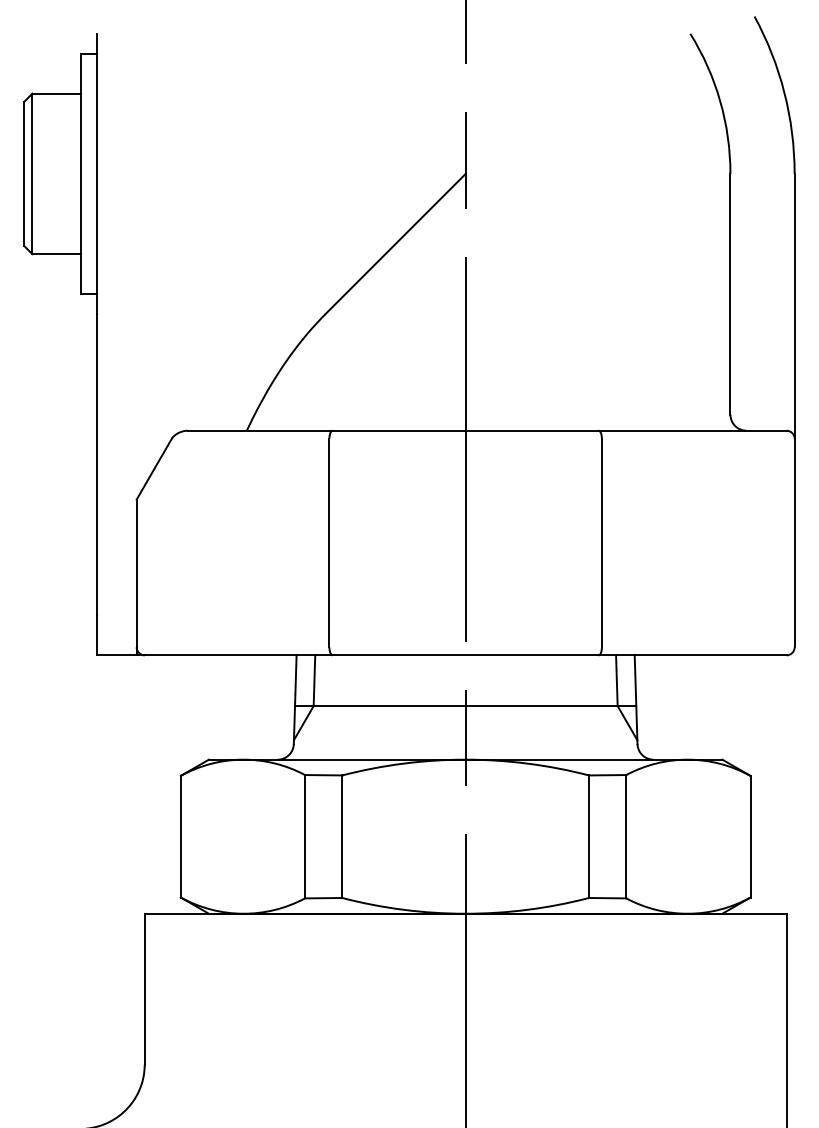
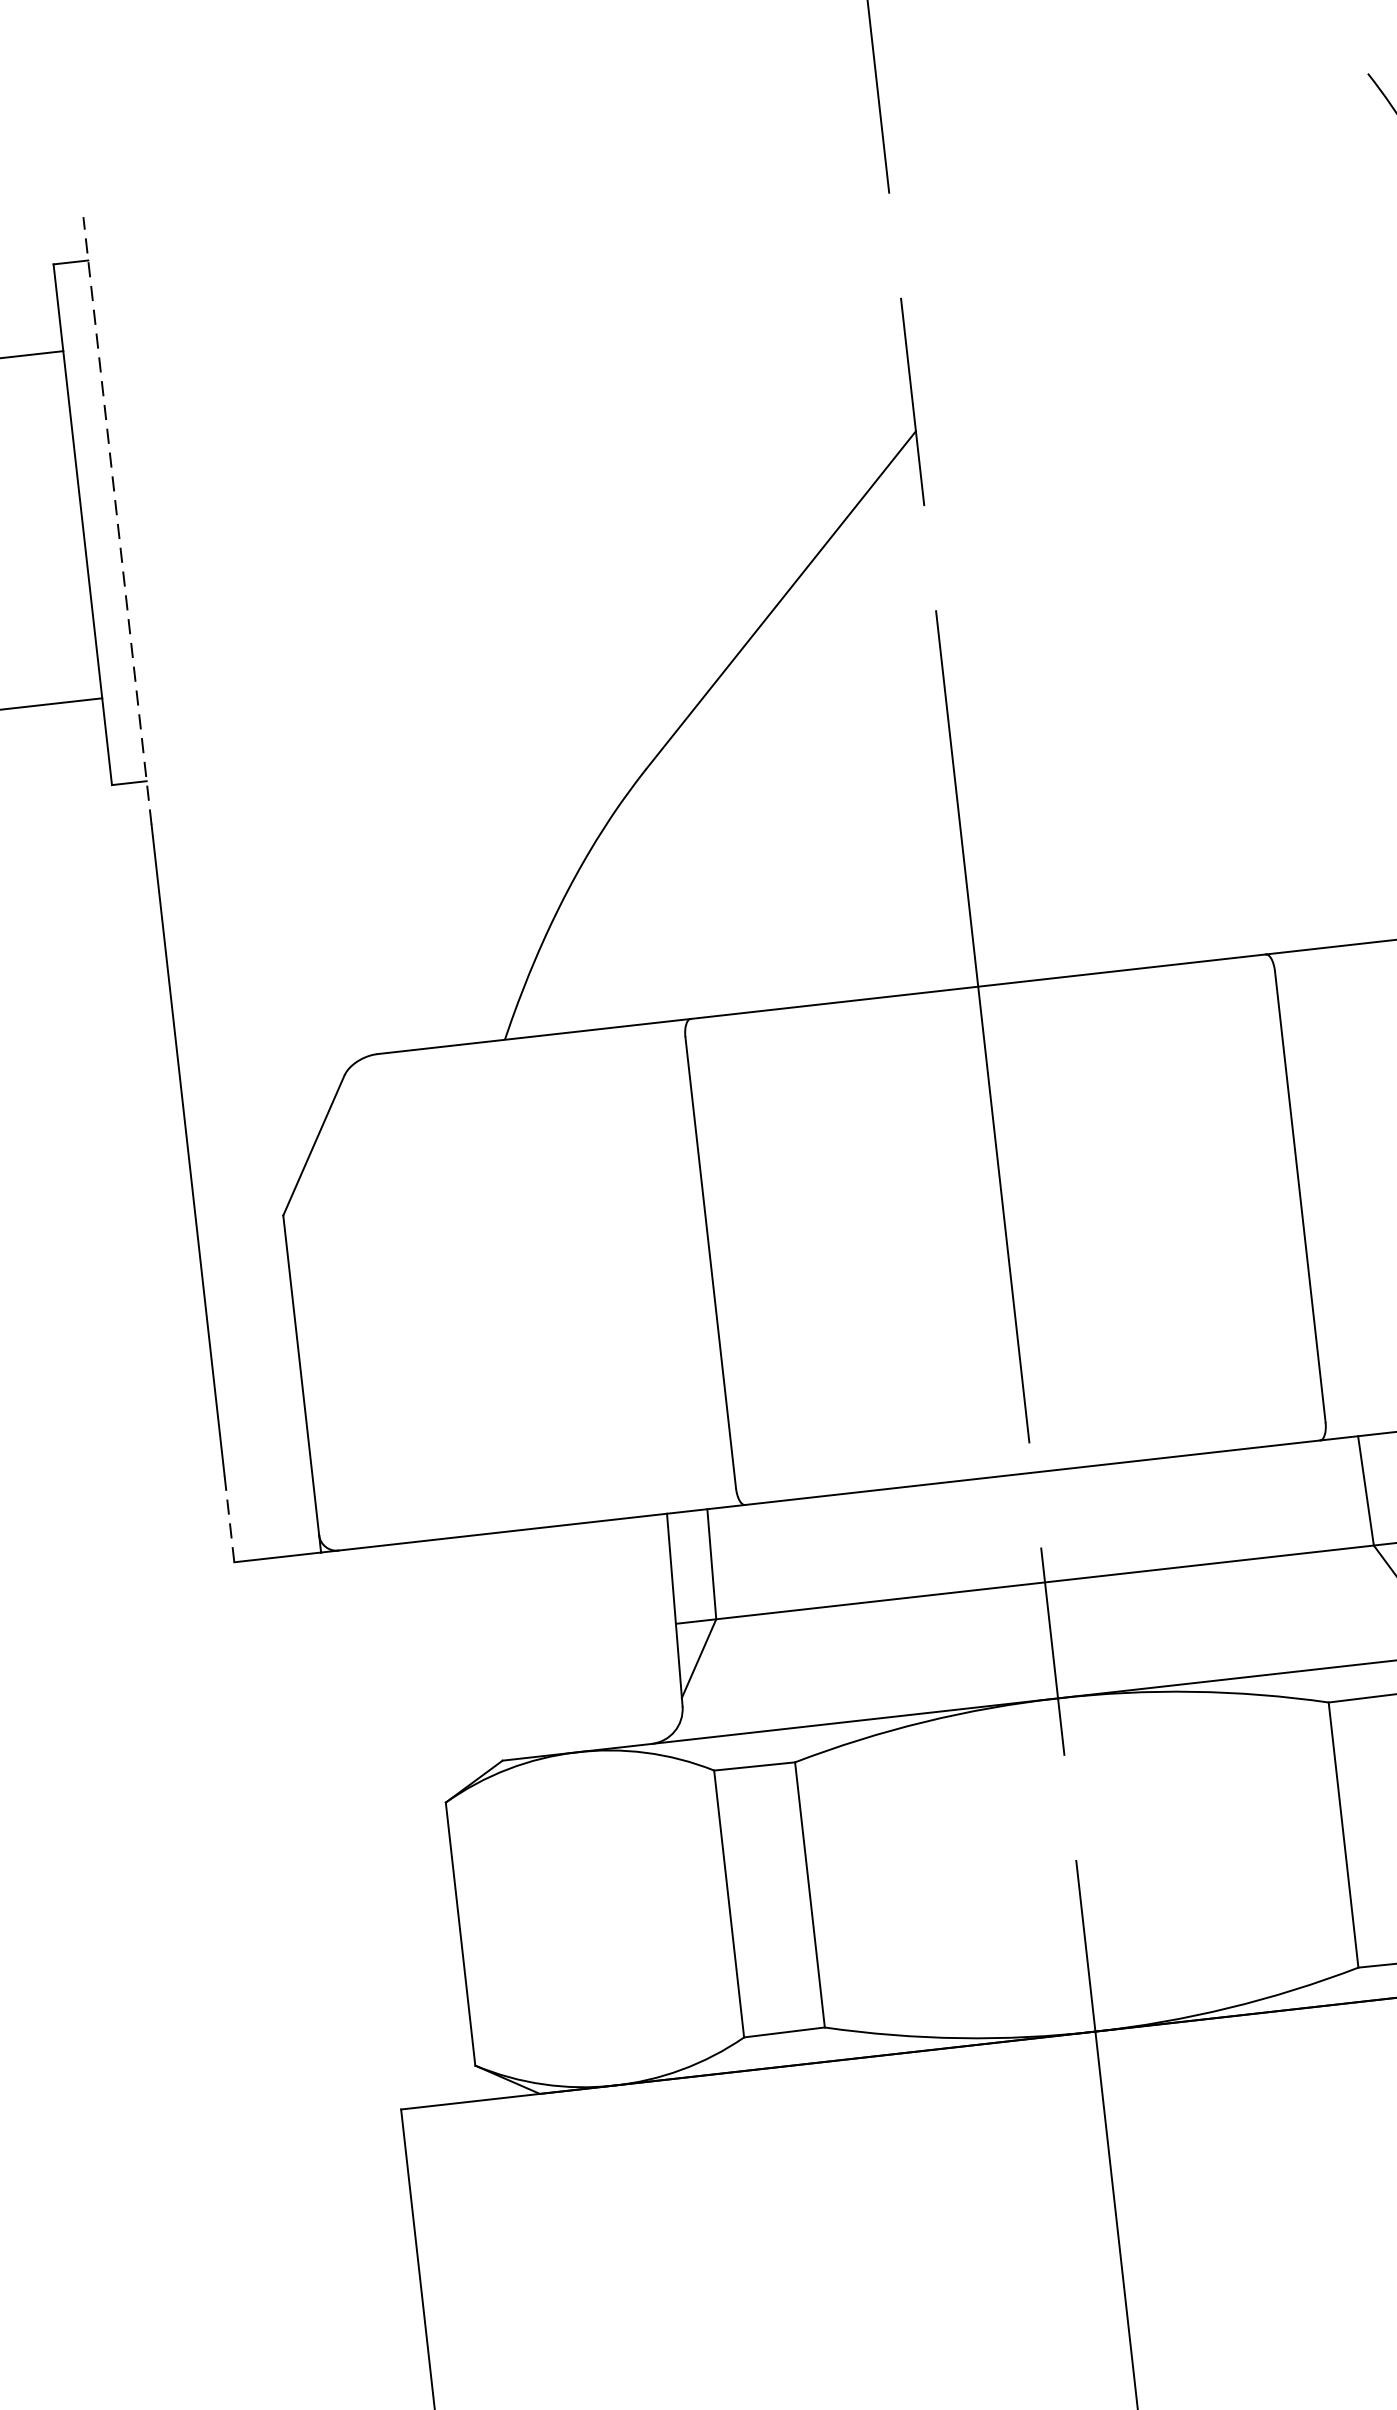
line: (96, 173) -> (117, 519), solid -> dashed
line: (96, 634) -> (229, 1517), solid -> dashed

